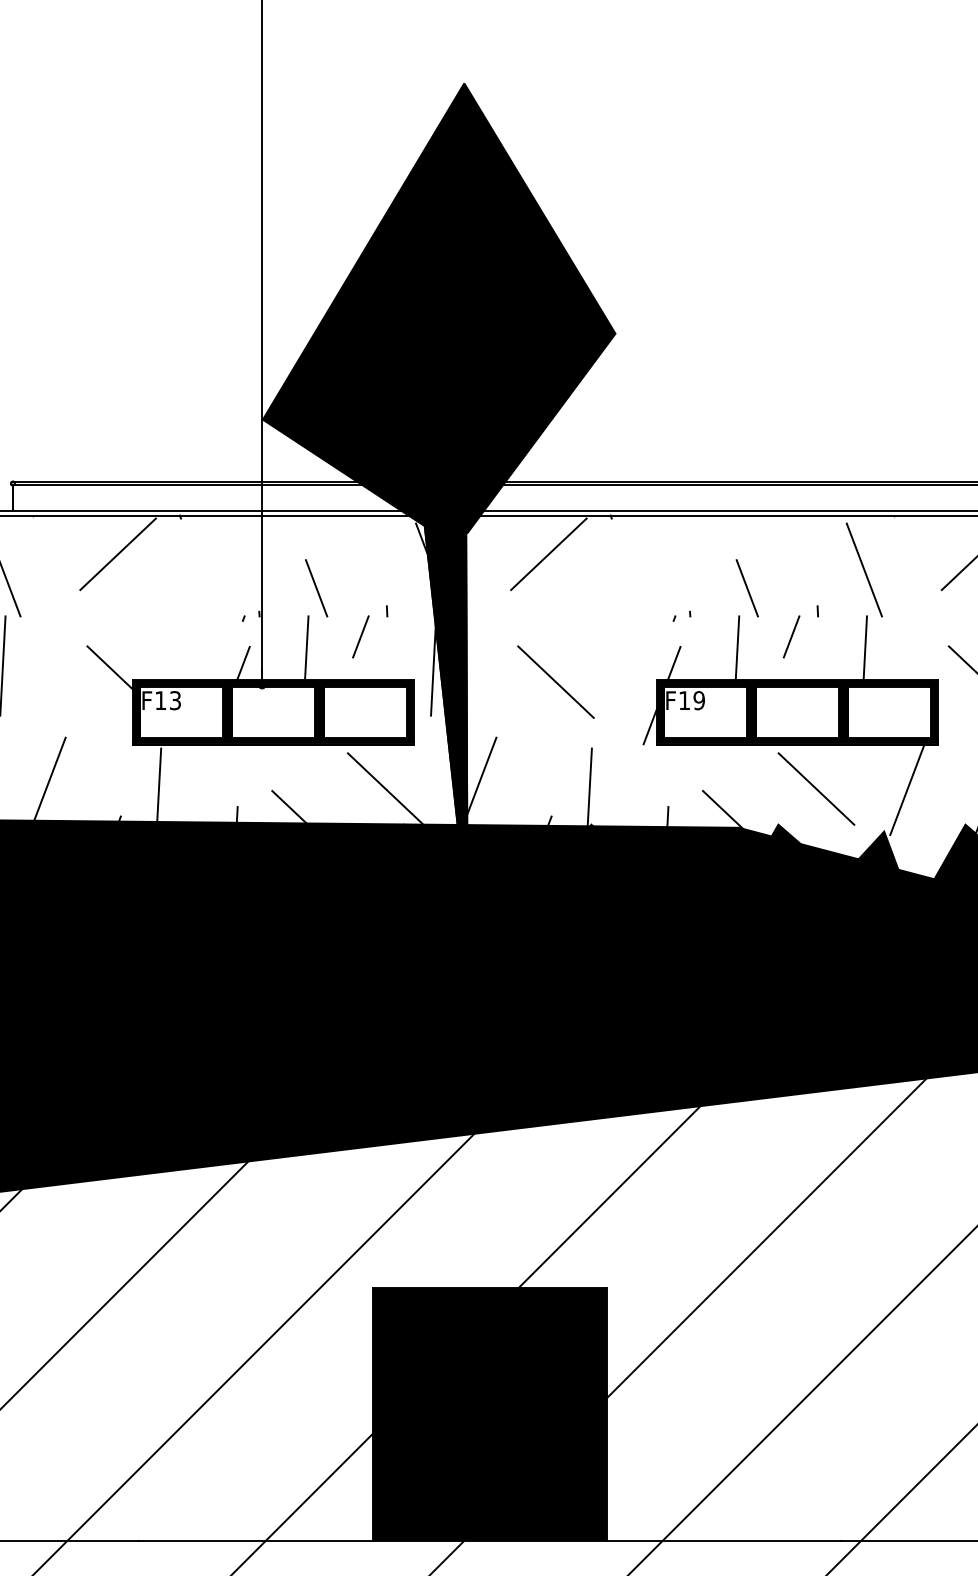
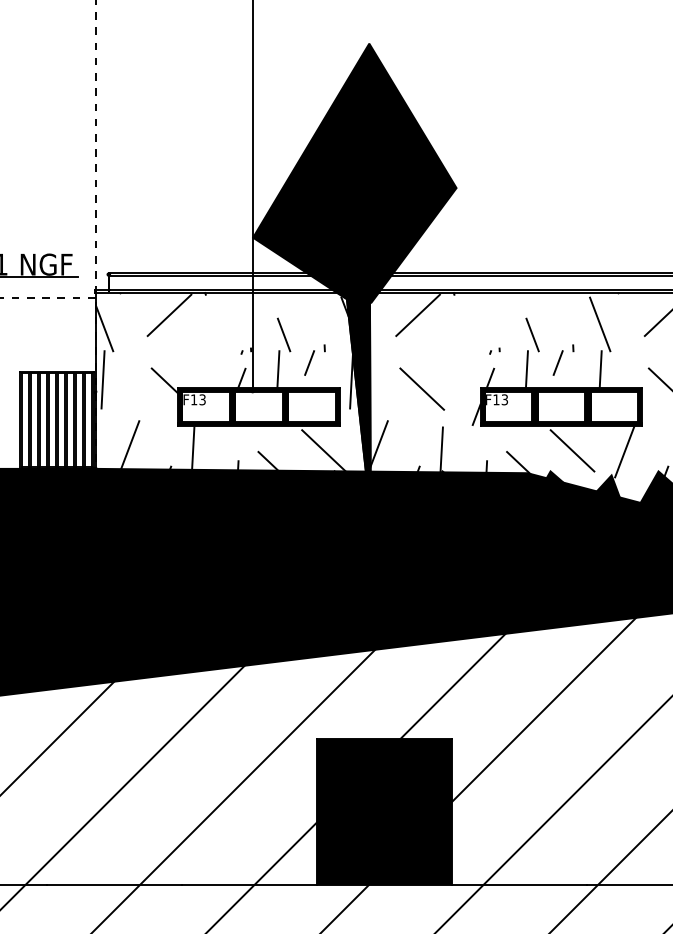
text: (698, 700) -> (504, 399), F19 -> F13

